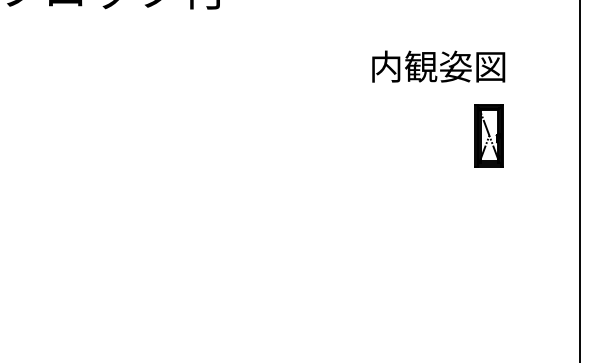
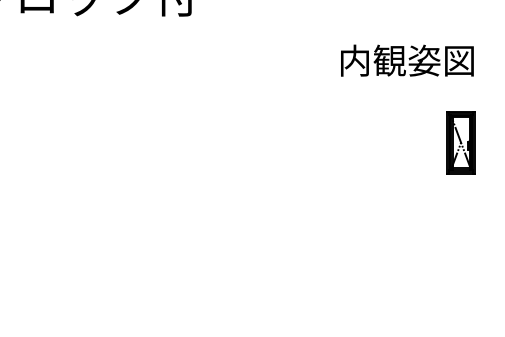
text: (438, 66) -> (407, 60), moved

